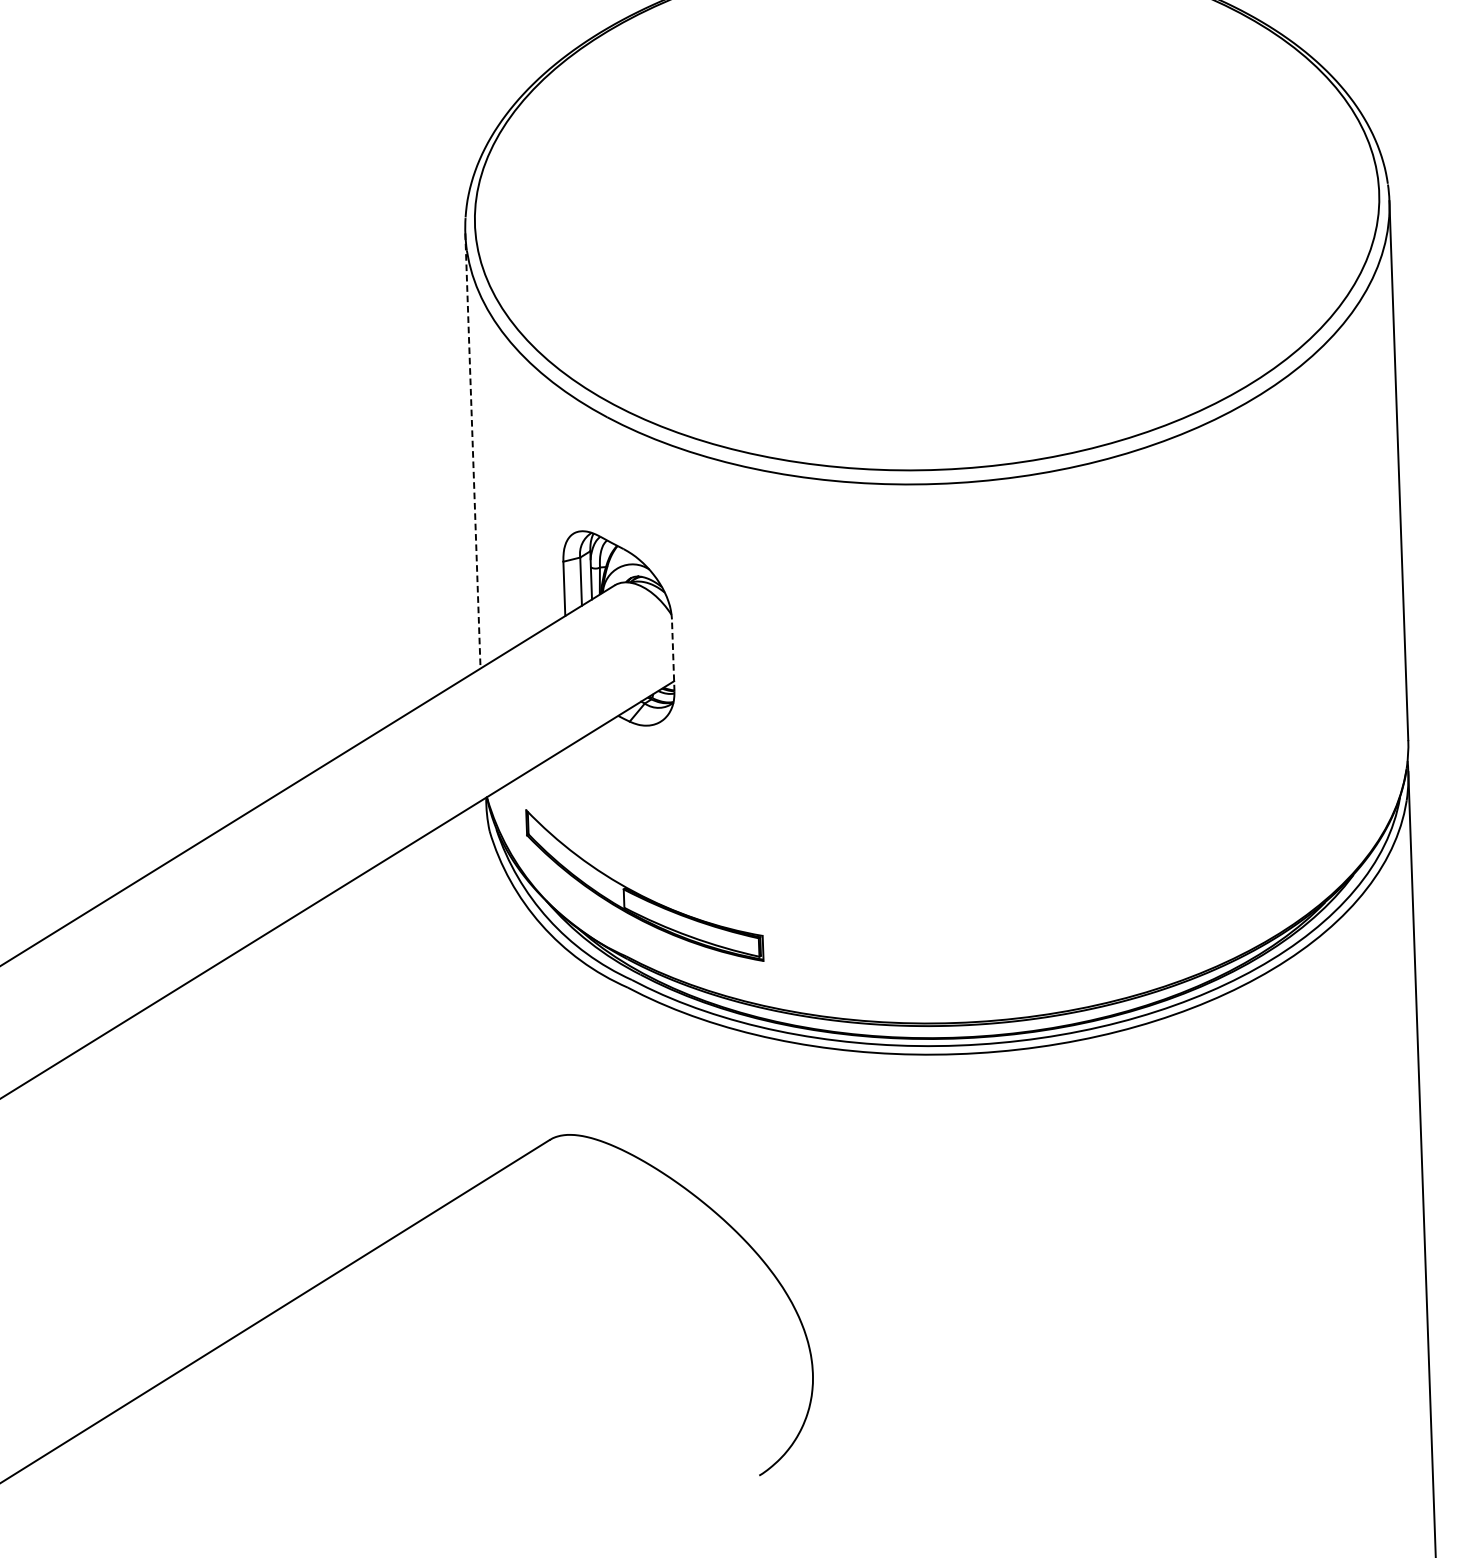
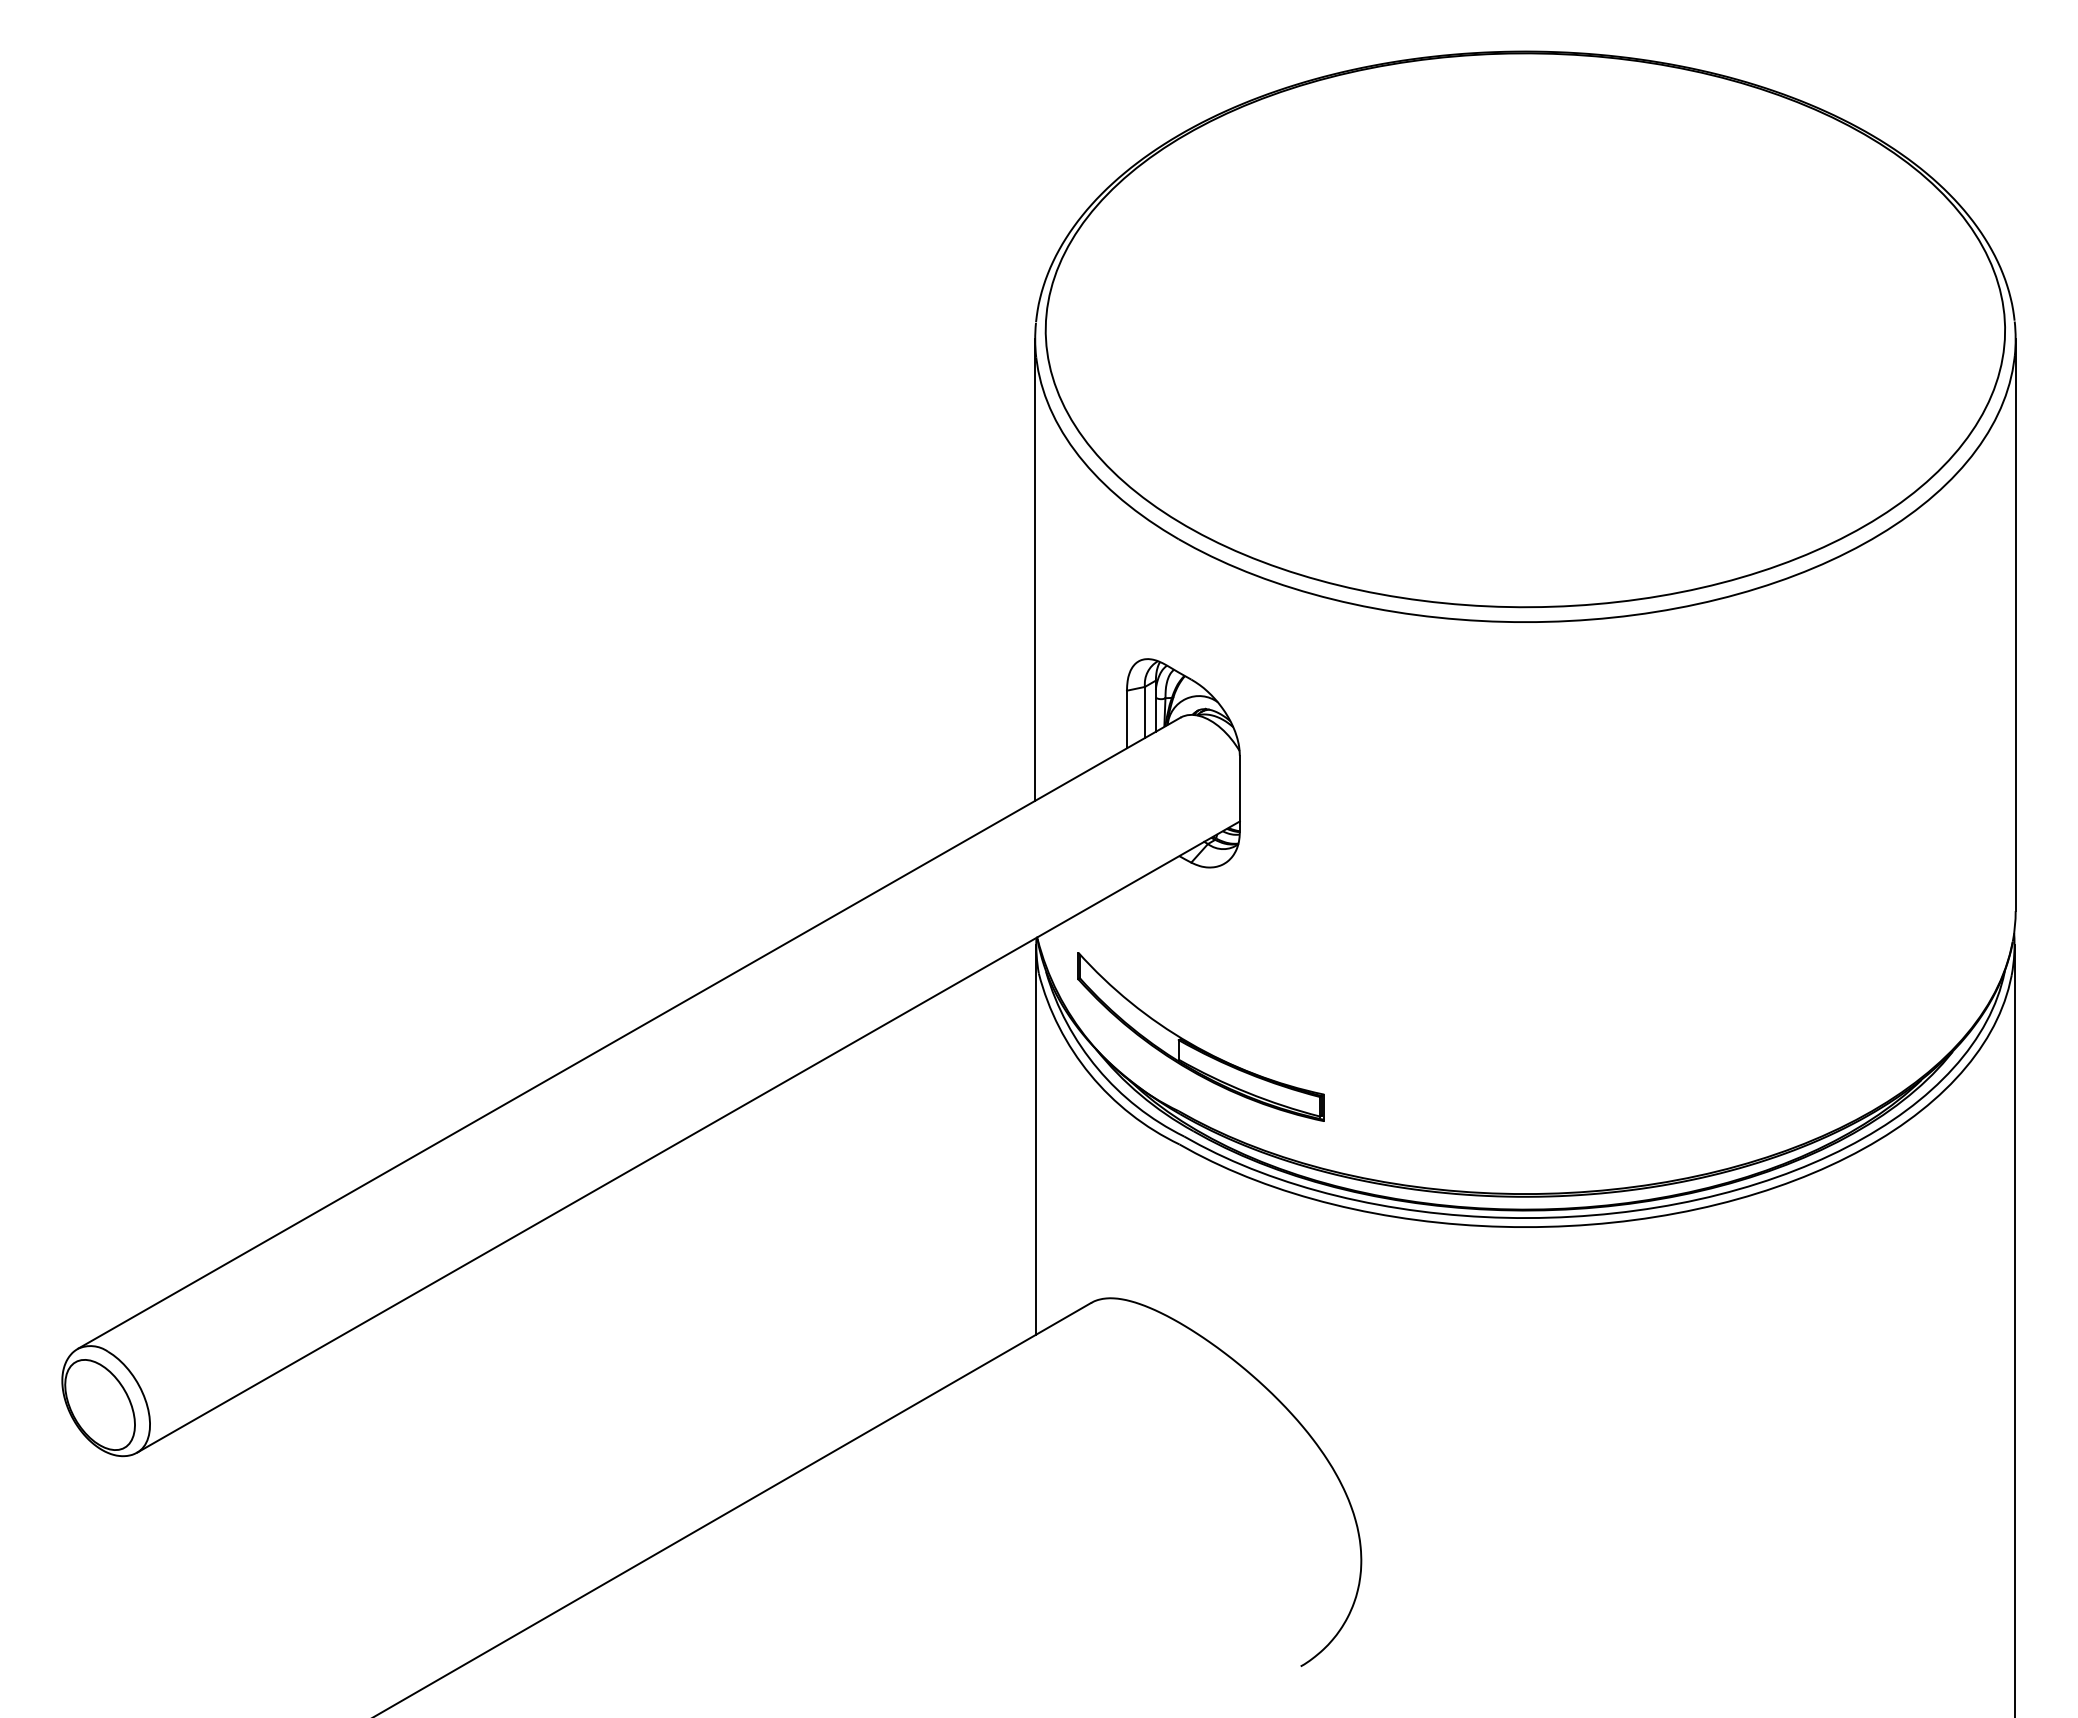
line: (473, 451) -> (1035, 570), dashed -> solid
line: (672, 654) -> (1239, 793), dashed -> solid
line: (492, 987) -> (1036, 1139), added

